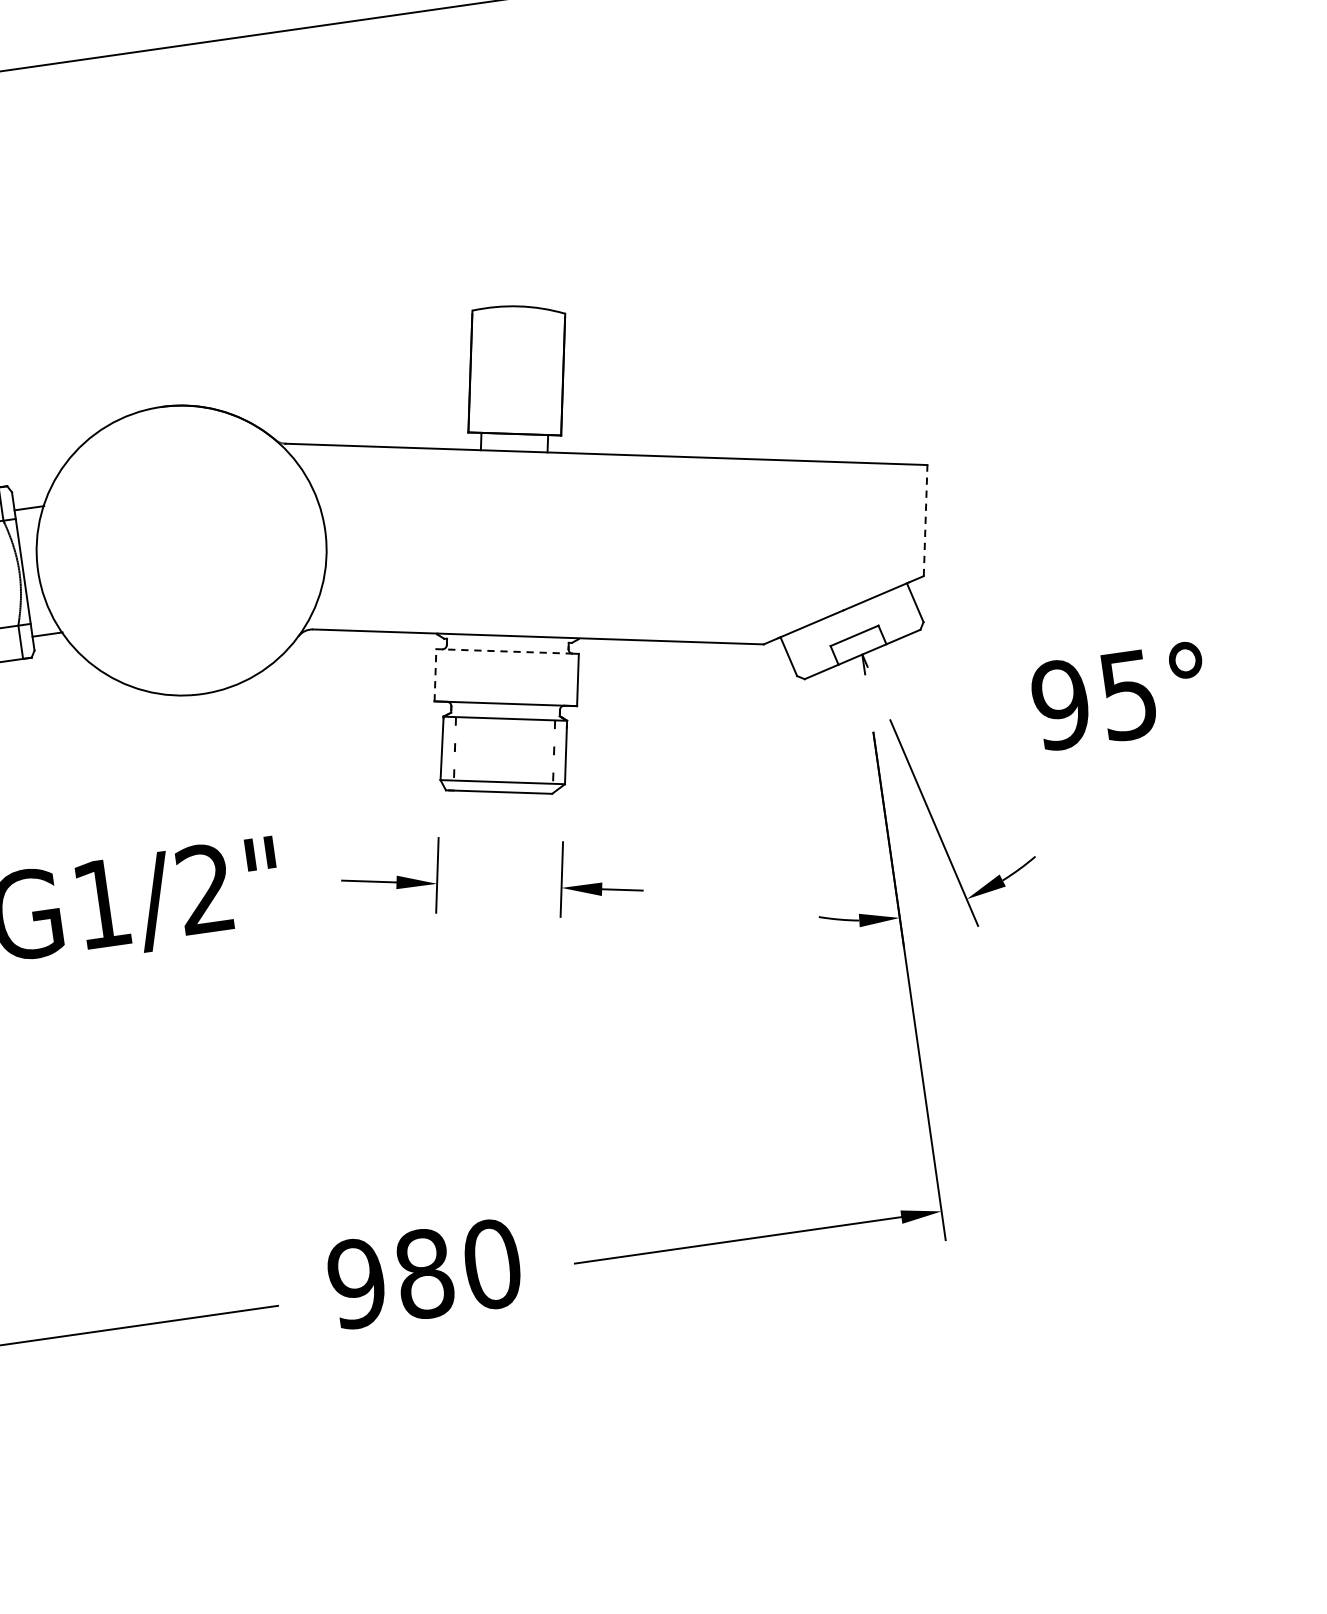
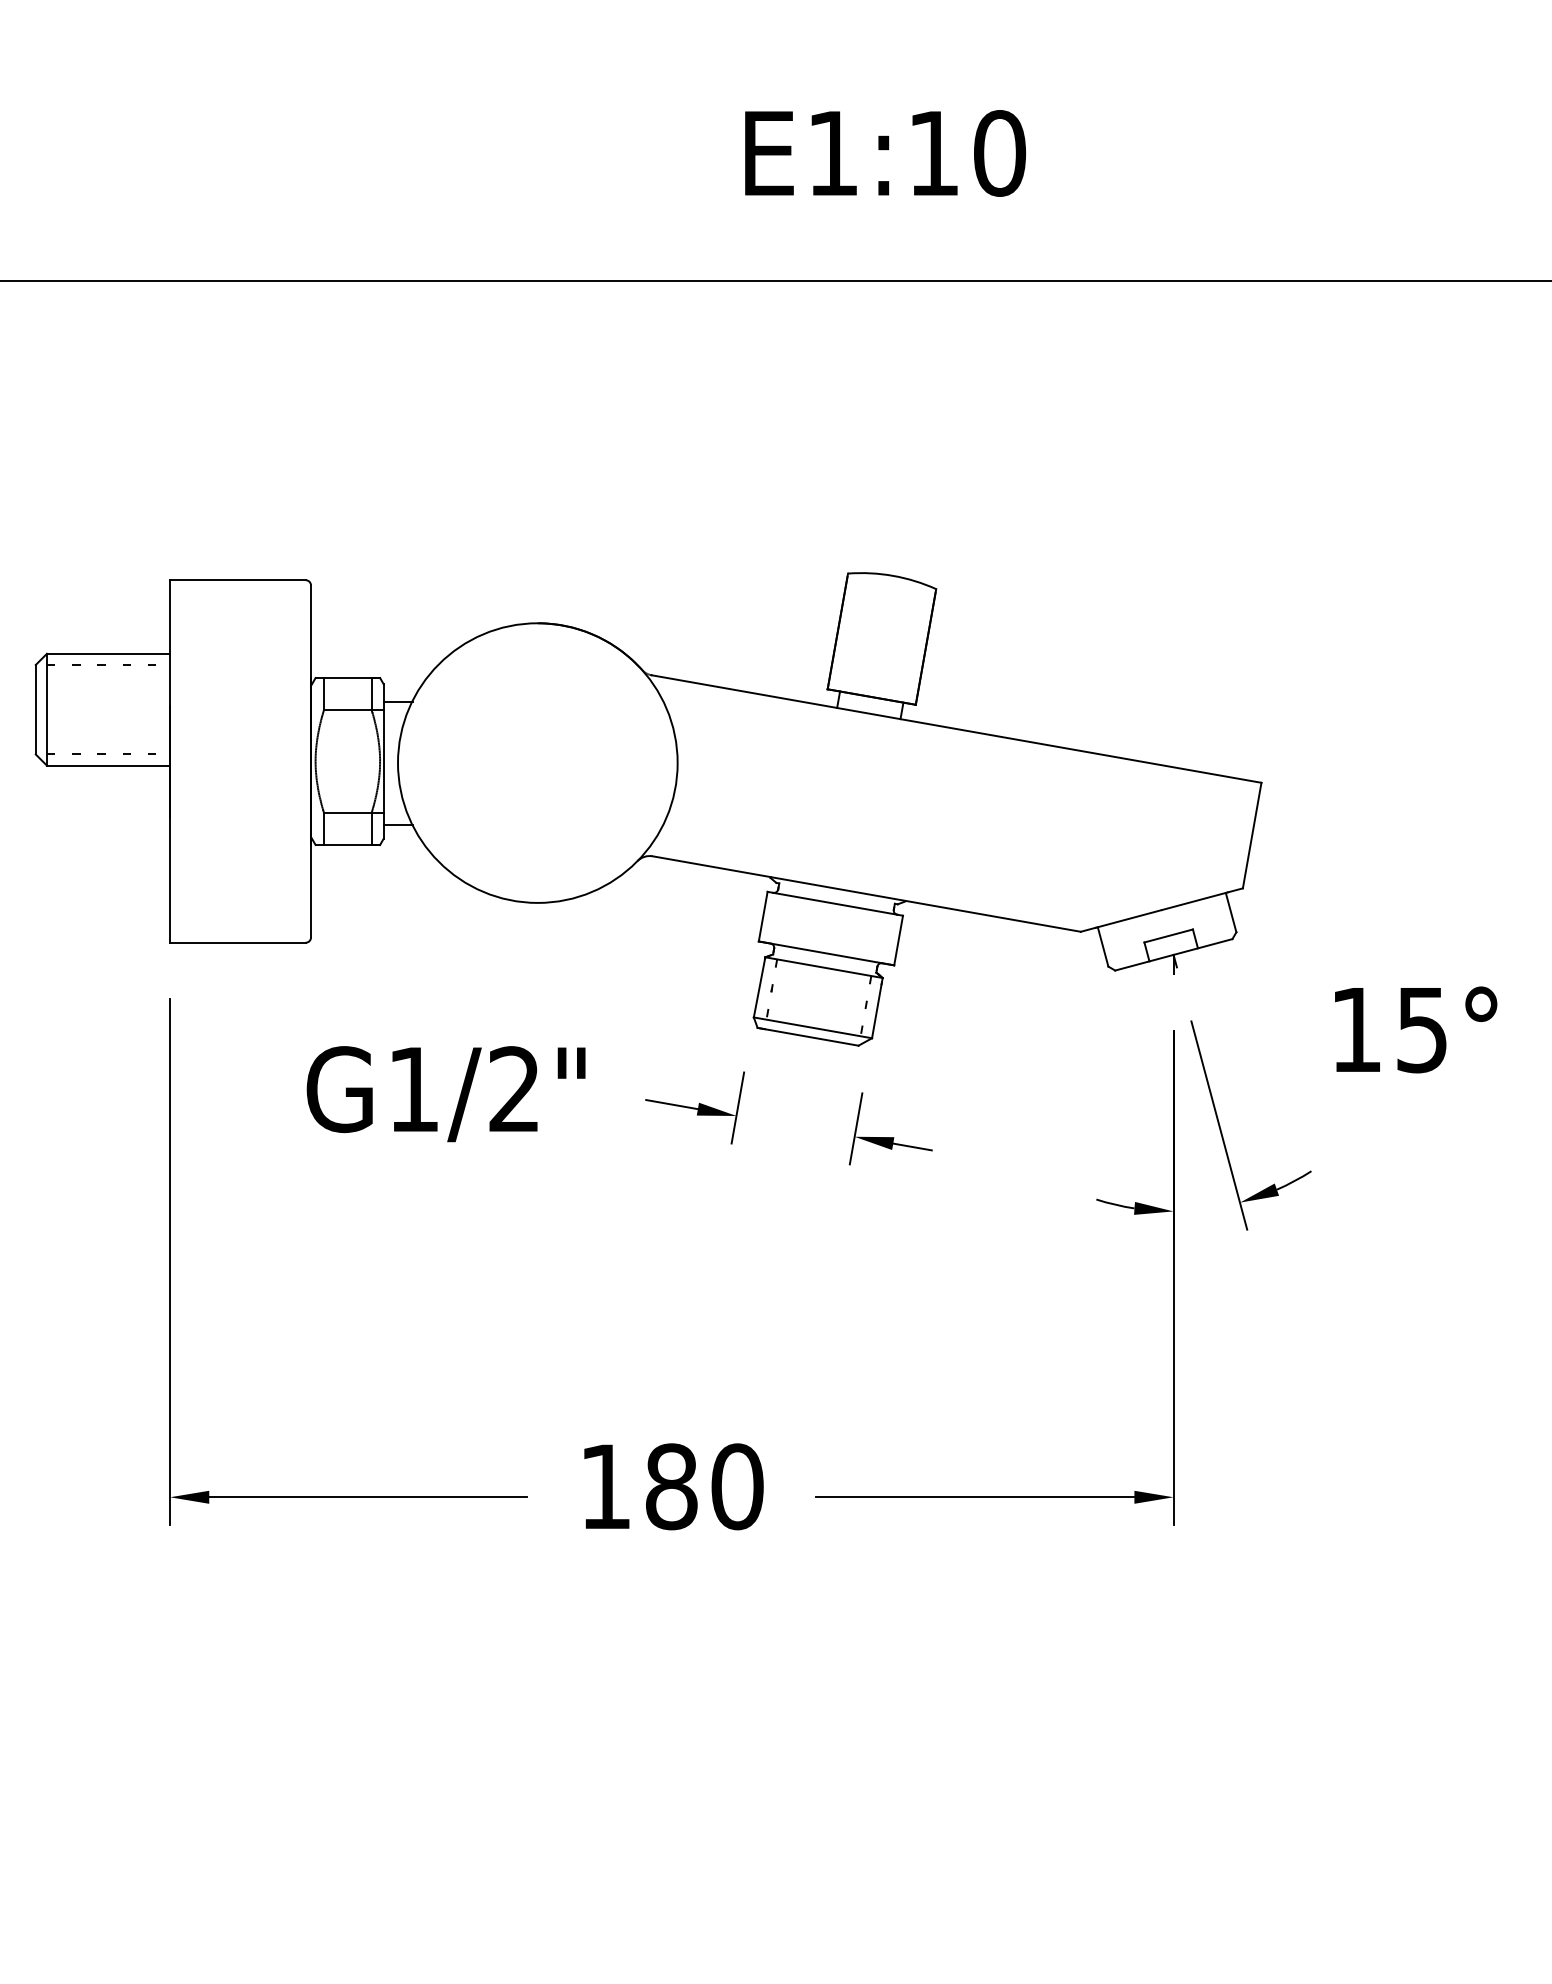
line: (925, 520) -> (1252, 835), dashed -> solid
line: (506, 651) -> (834, 903), dashed -> solid
line: (435, 675) -> (763, 916), dashed -> solid
text: (1061, 704) -> (1356, 1029), 95° -> 15°
text: (356, 1283) -> (605, 1486), 980 -> 180

